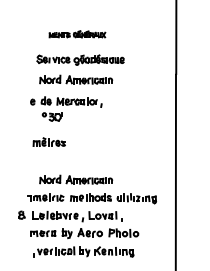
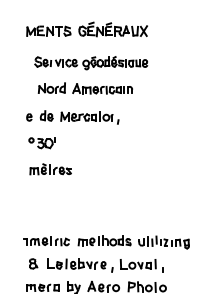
part: (77, 34) -> (87, 29), size x1.67
part: (51, 116) -> (40, 142), moved
part: (76, 179) -> (85, 217), removed
part: (70, 216) -> (96, 265), moved

